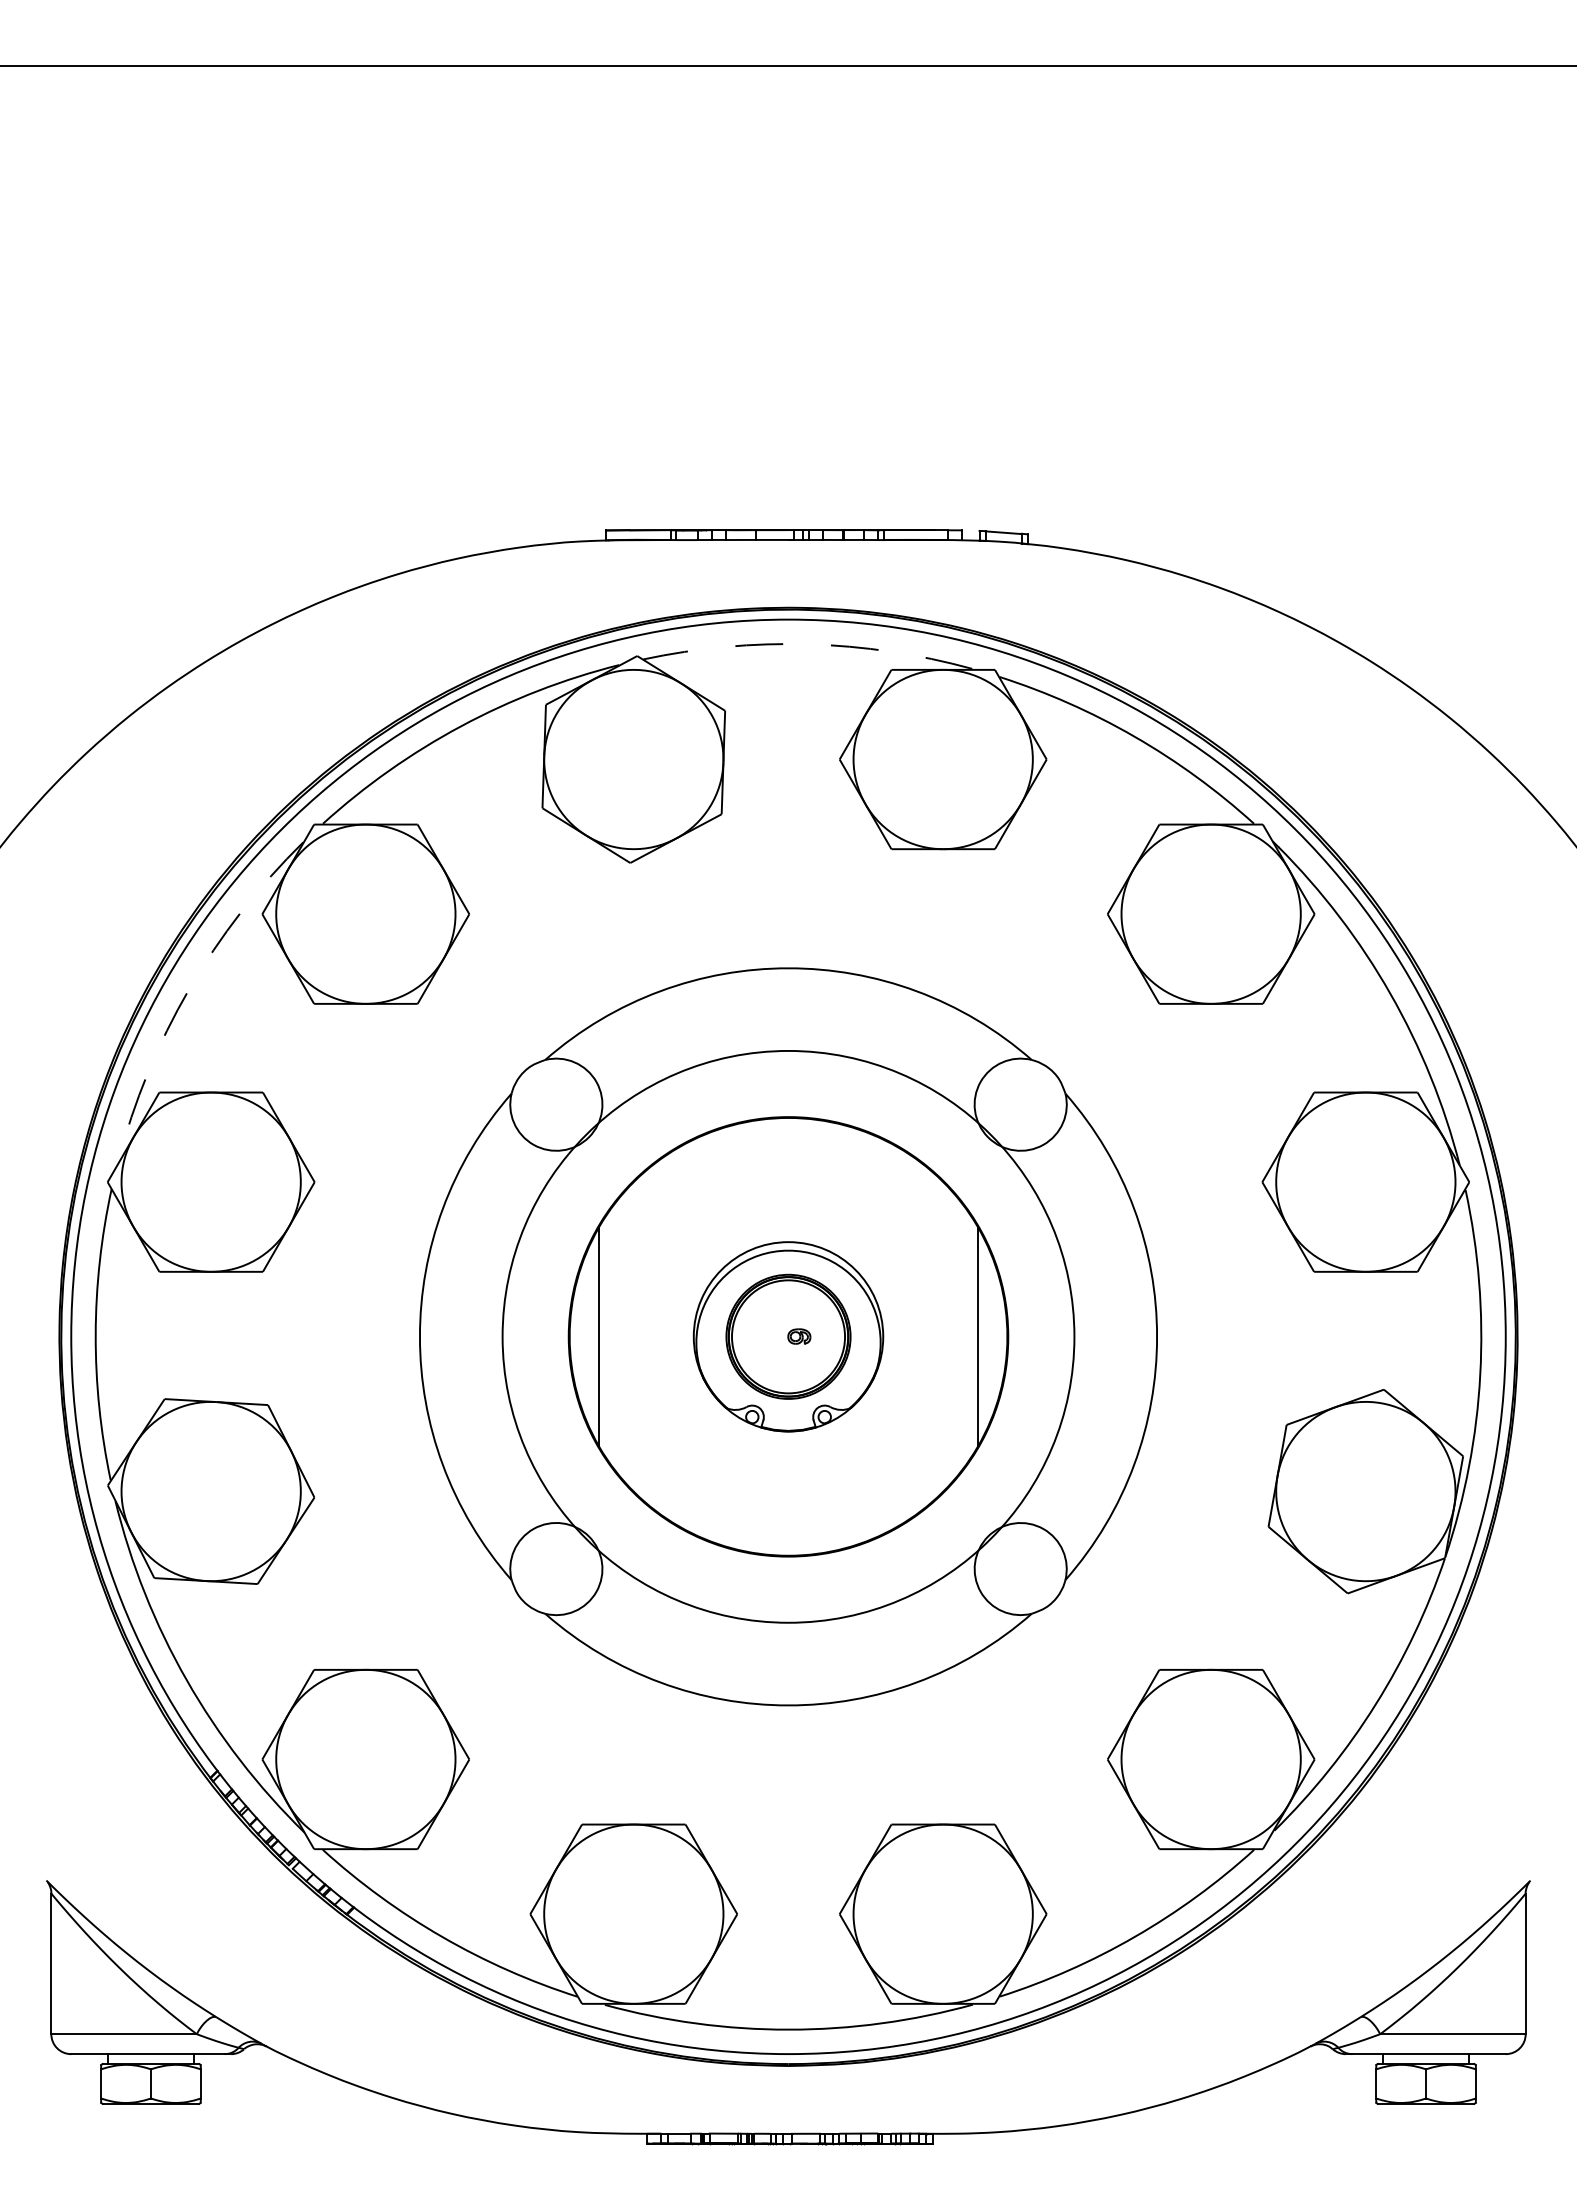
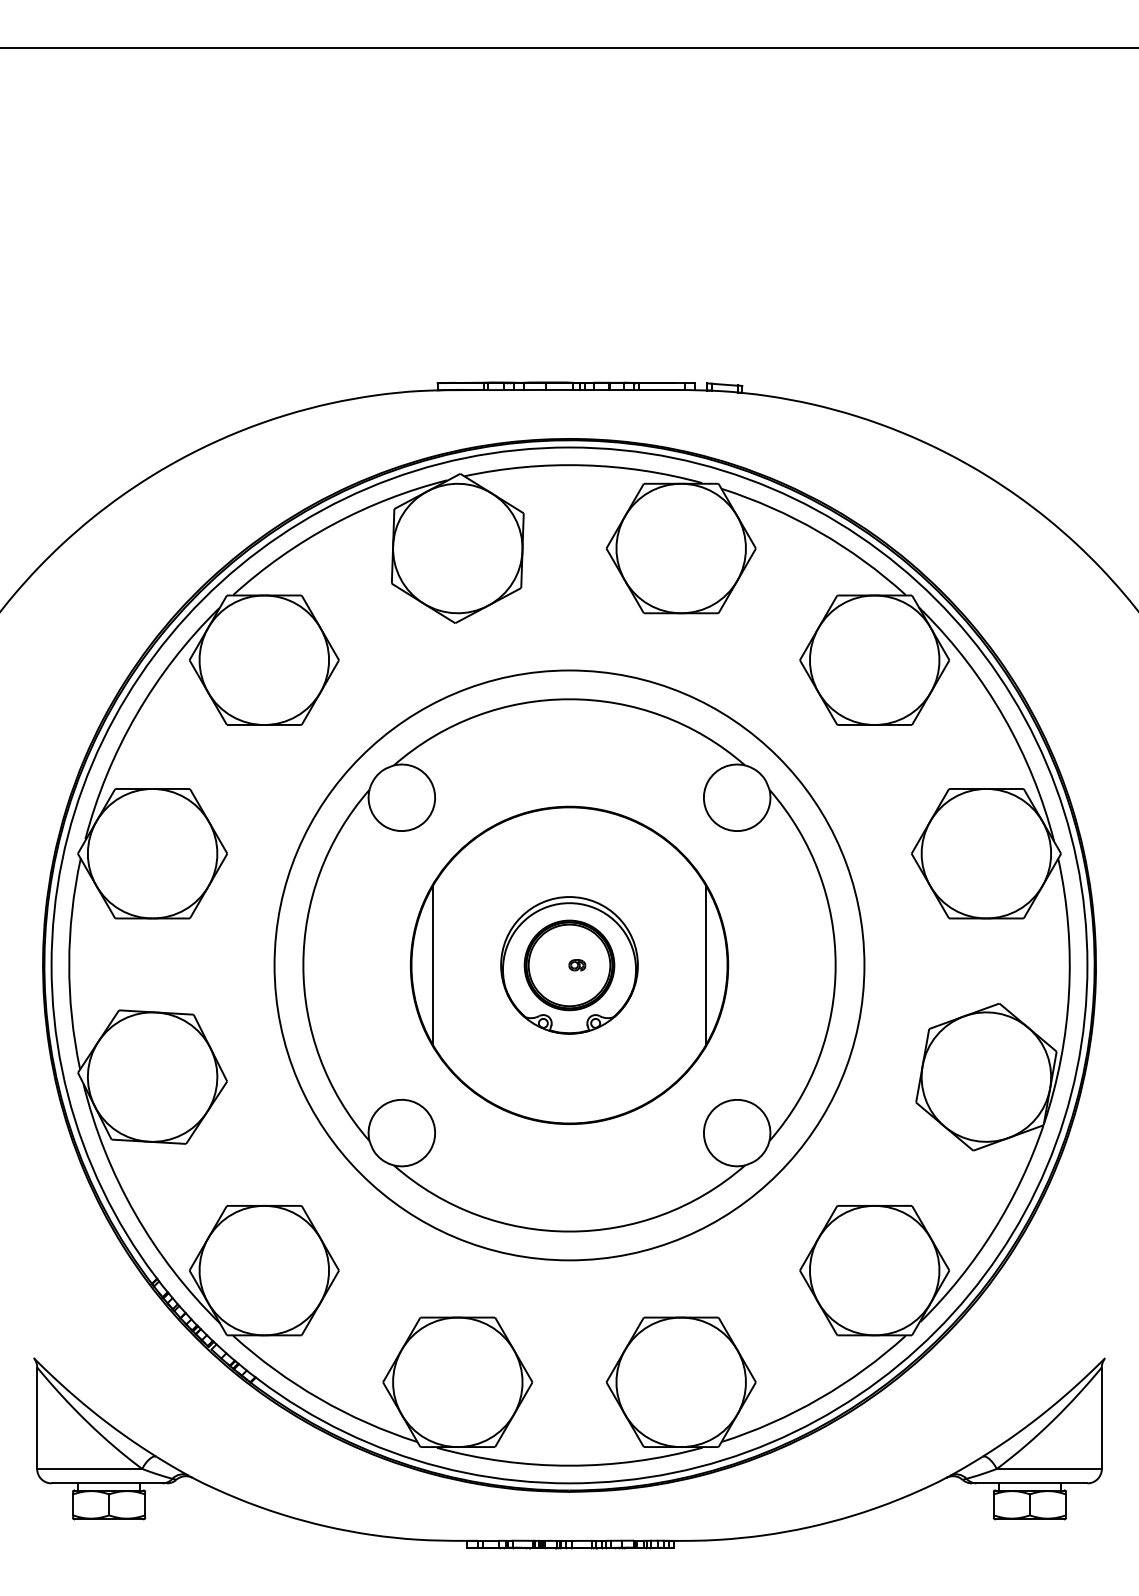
arc: (808, 644) -> (583, 465), dashed -> solid
arc: (188, 989) -> (136, 714), dashed -> solid
circle: (788, 1336) -> (569, 965), size x1.43

